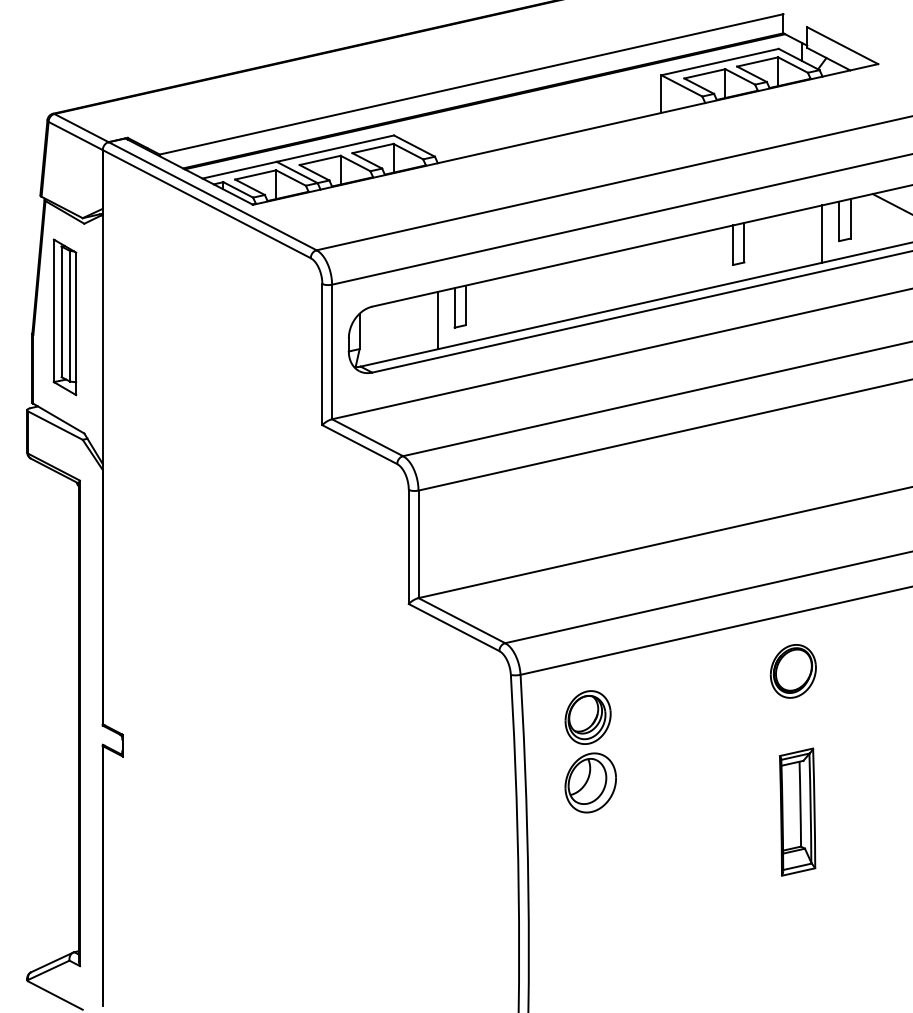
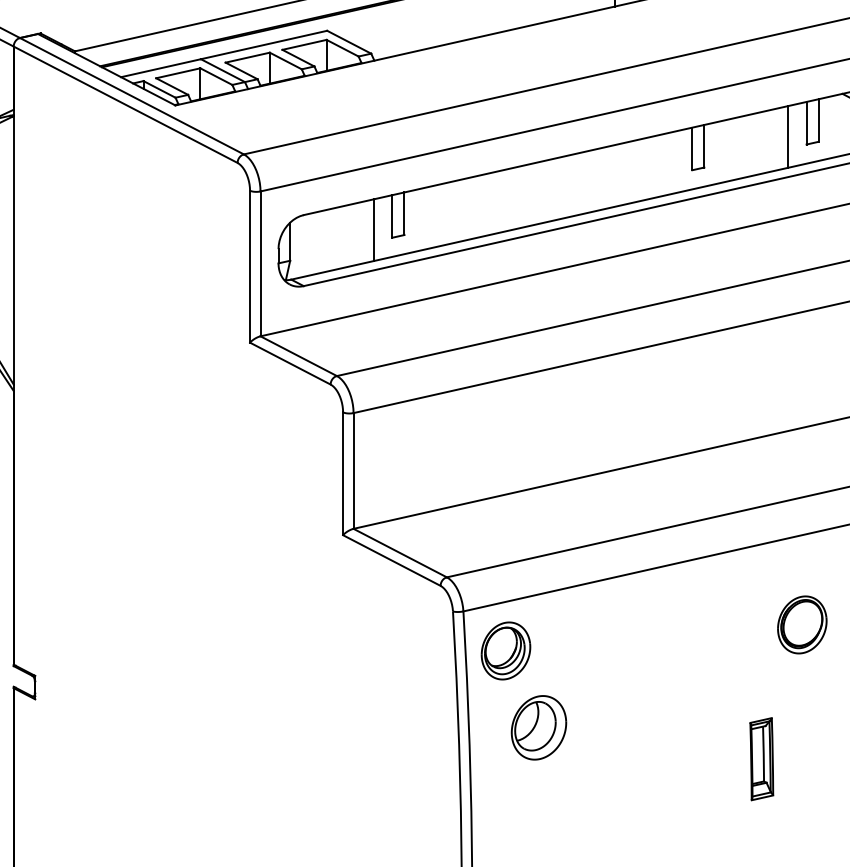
part: (792, 671) -> (801, 625), moved
part: (587, 717) -> (505, 650), moved
part: (797, 811) -> (761, 758), size x0.6

